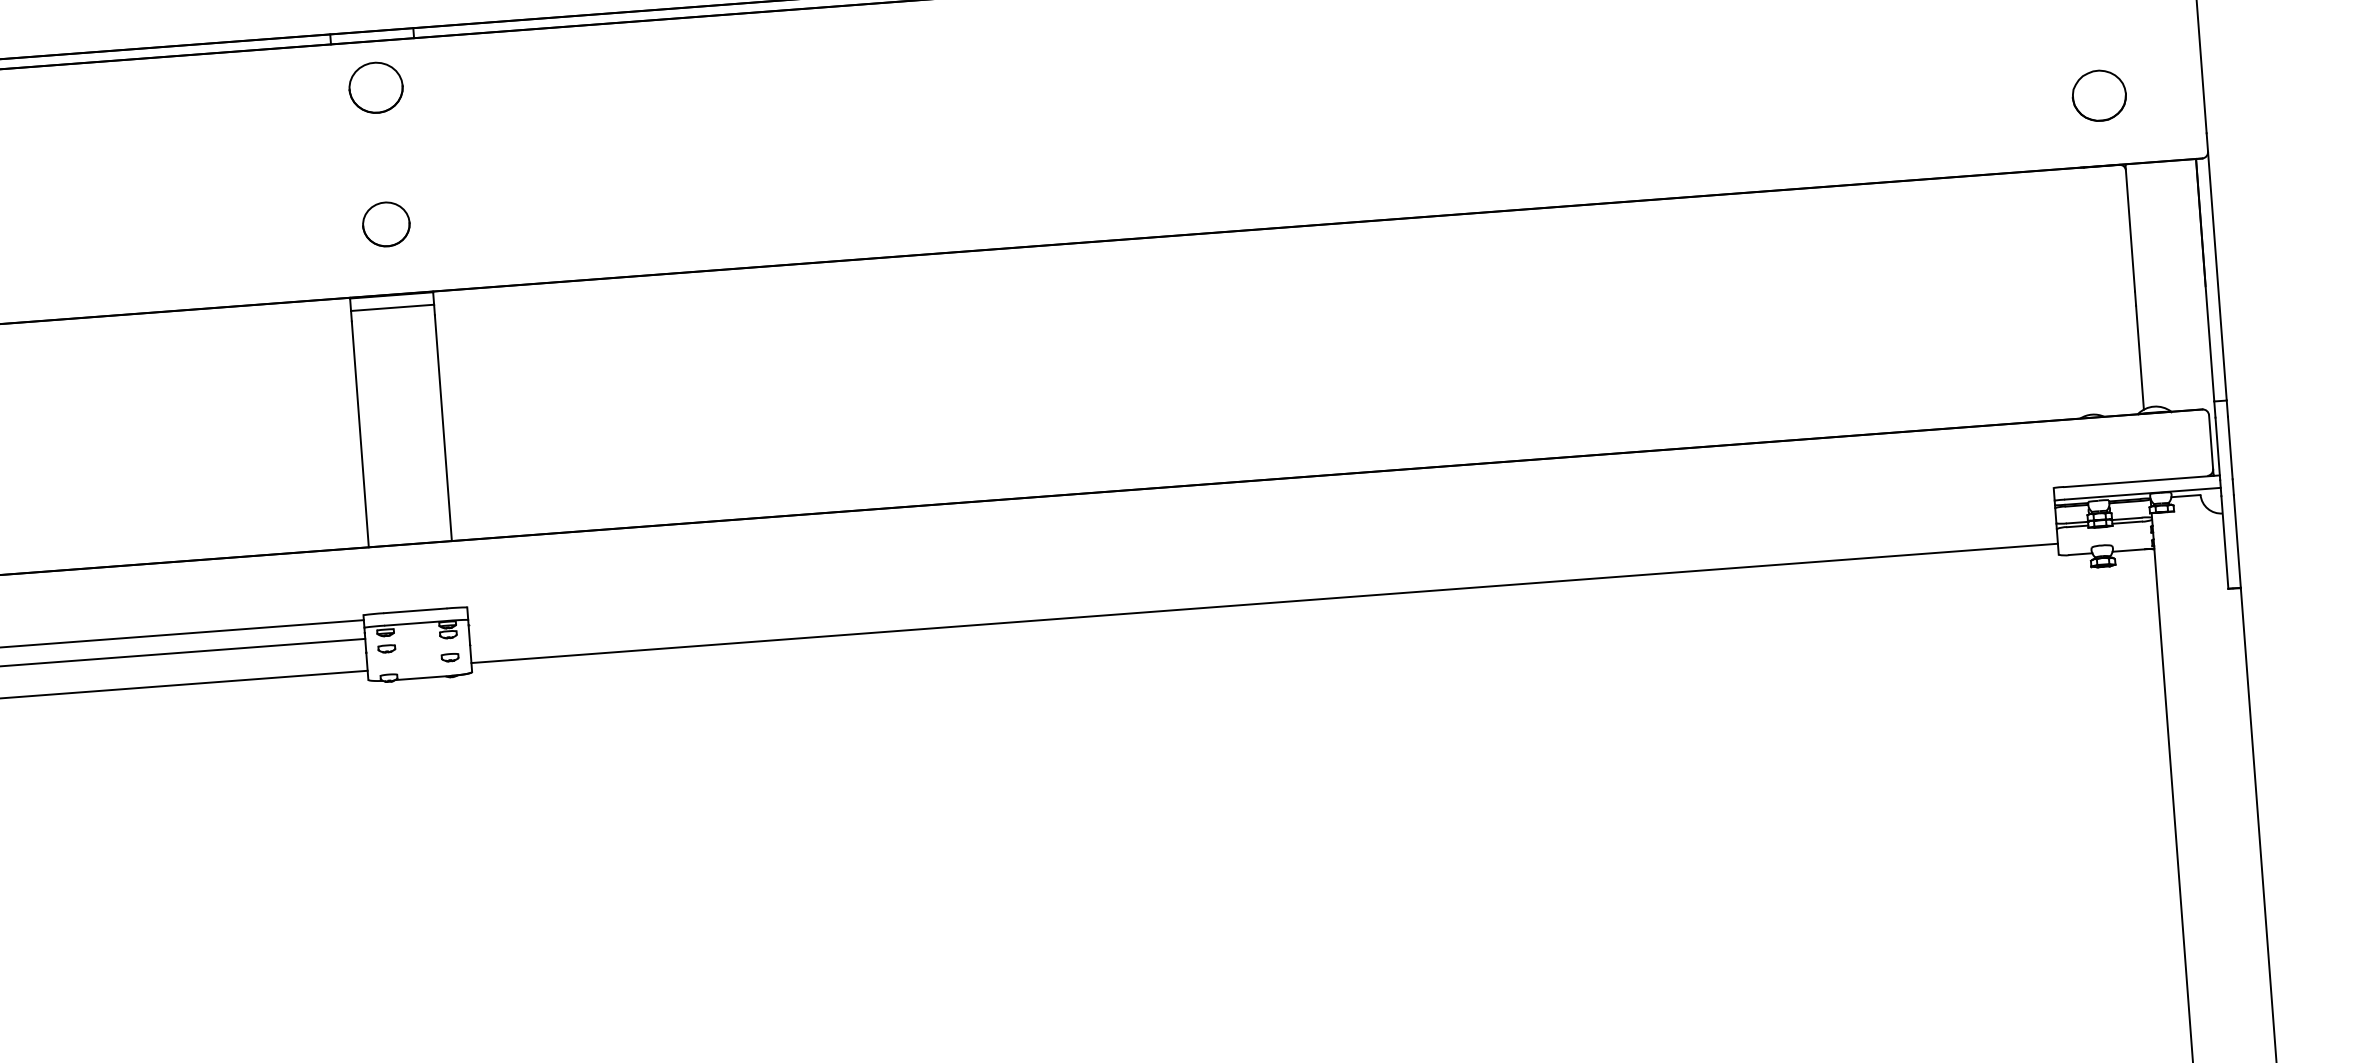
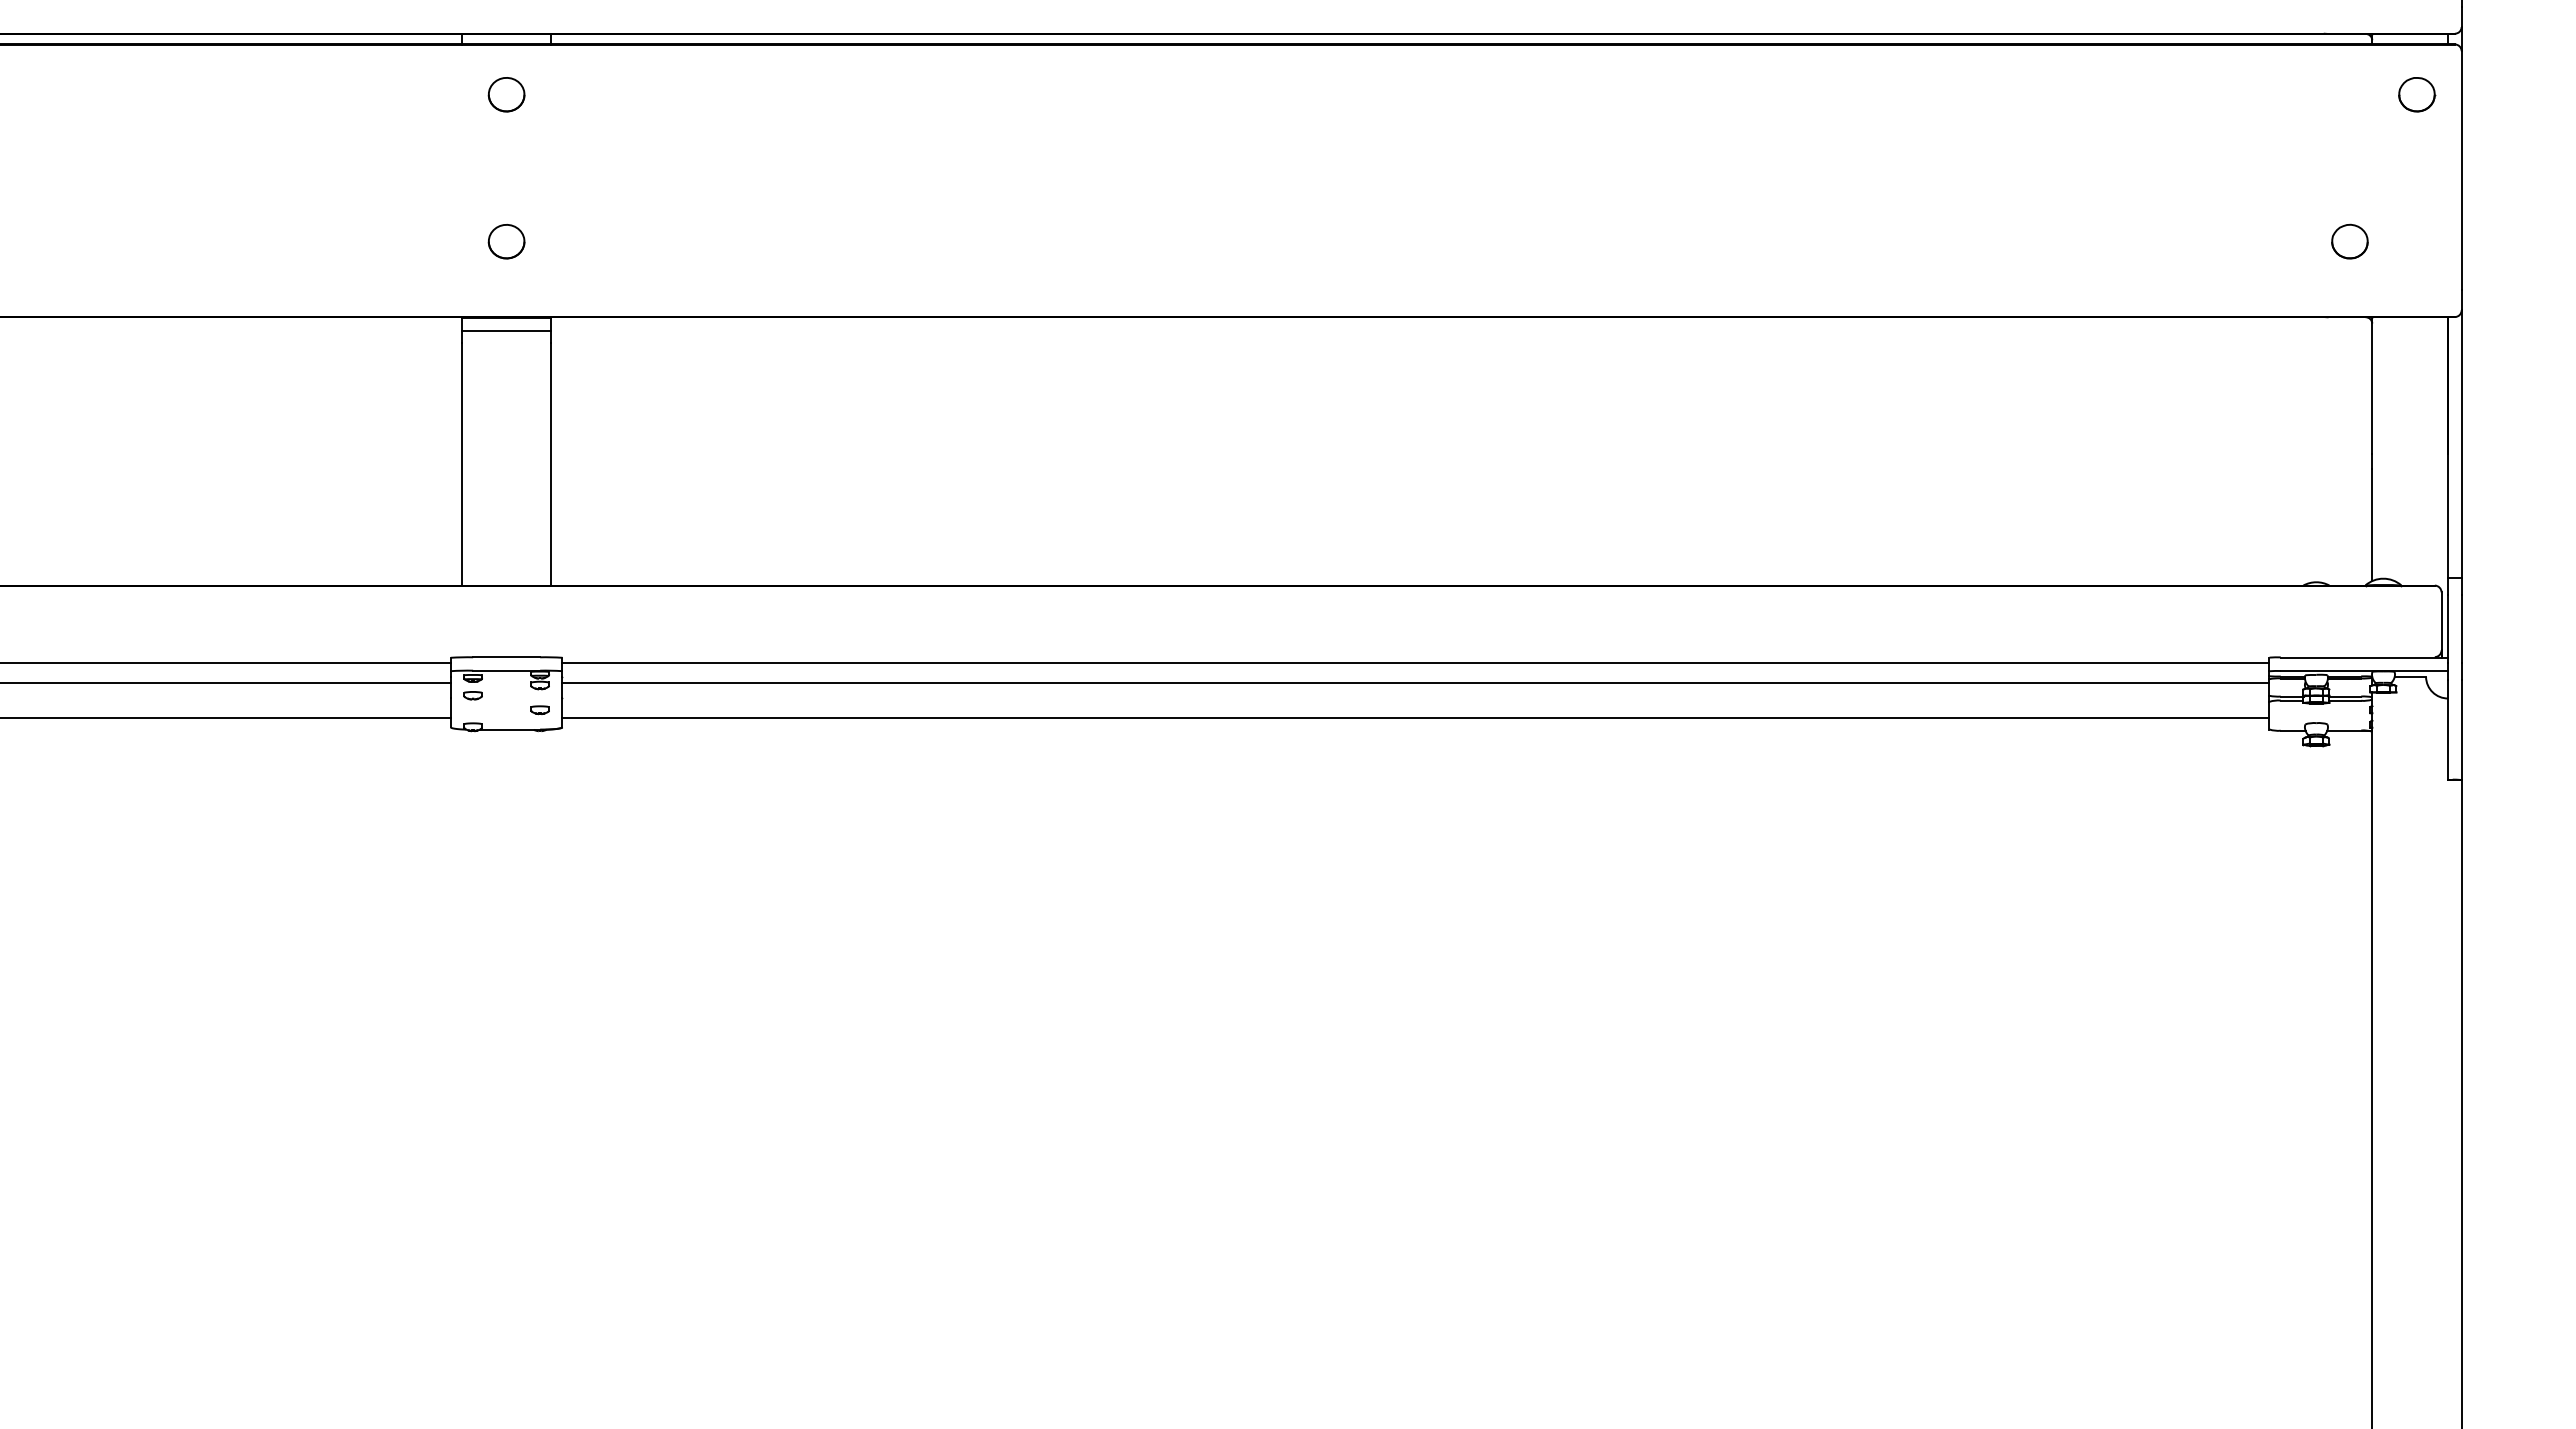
part: (375, 87) -> (506, 94), size x0.62
part: (2099, 95) -> (2349, 241), size x0.62
part: (386, 224) -> (506, 241), size x0.71
line: (1260, 553) -> (1415, 663), added
line: (1261, 571) -> (1415, 683), added

